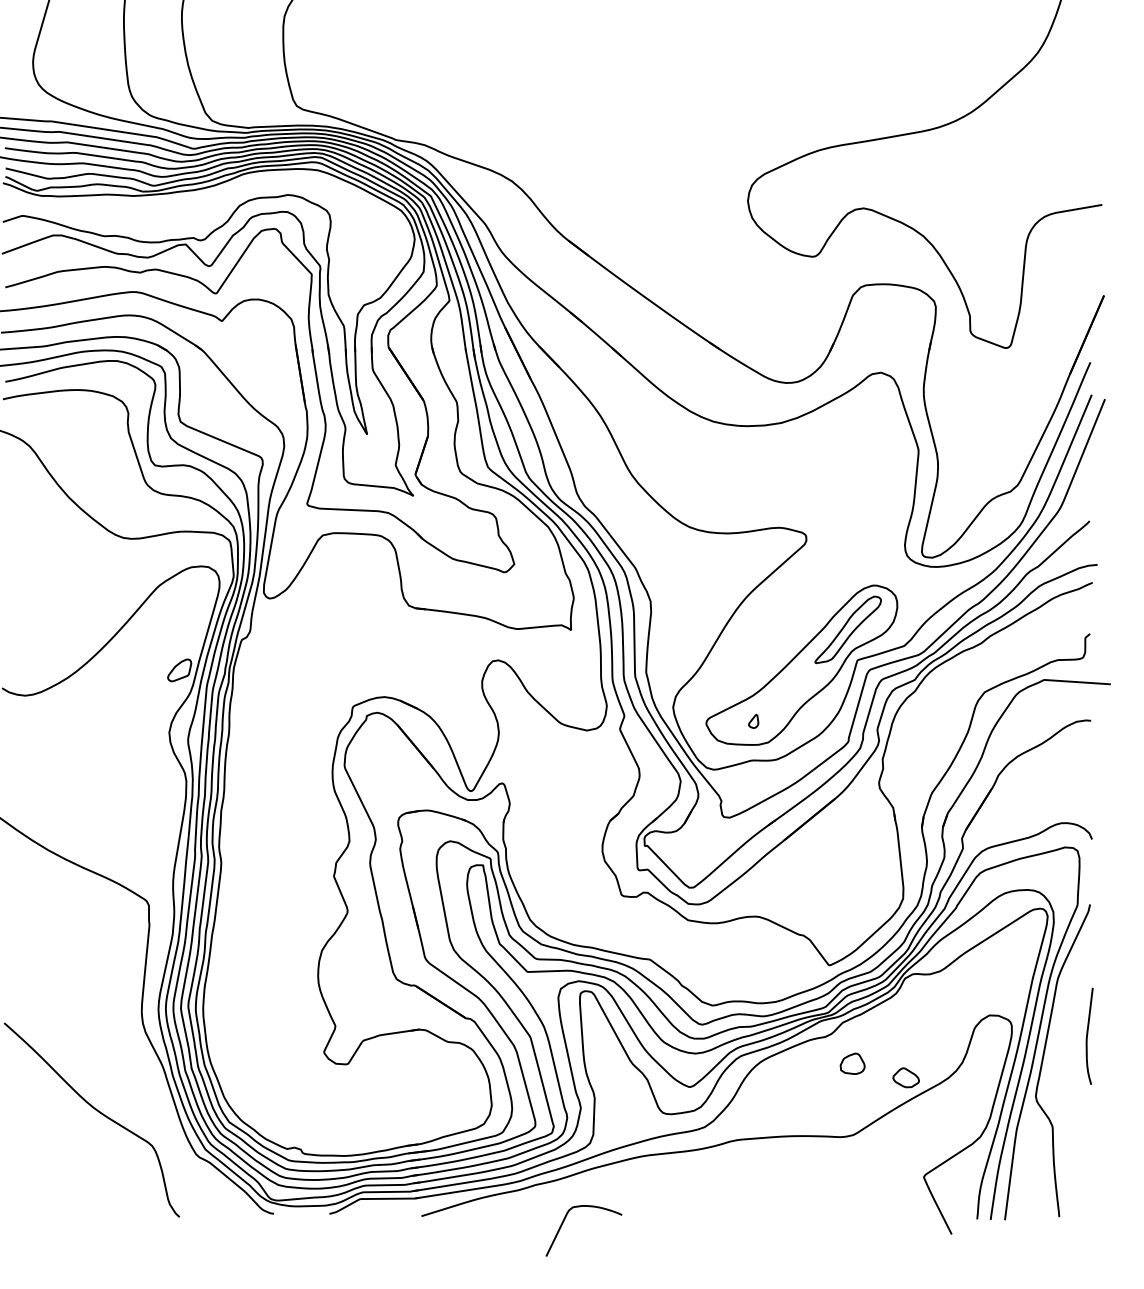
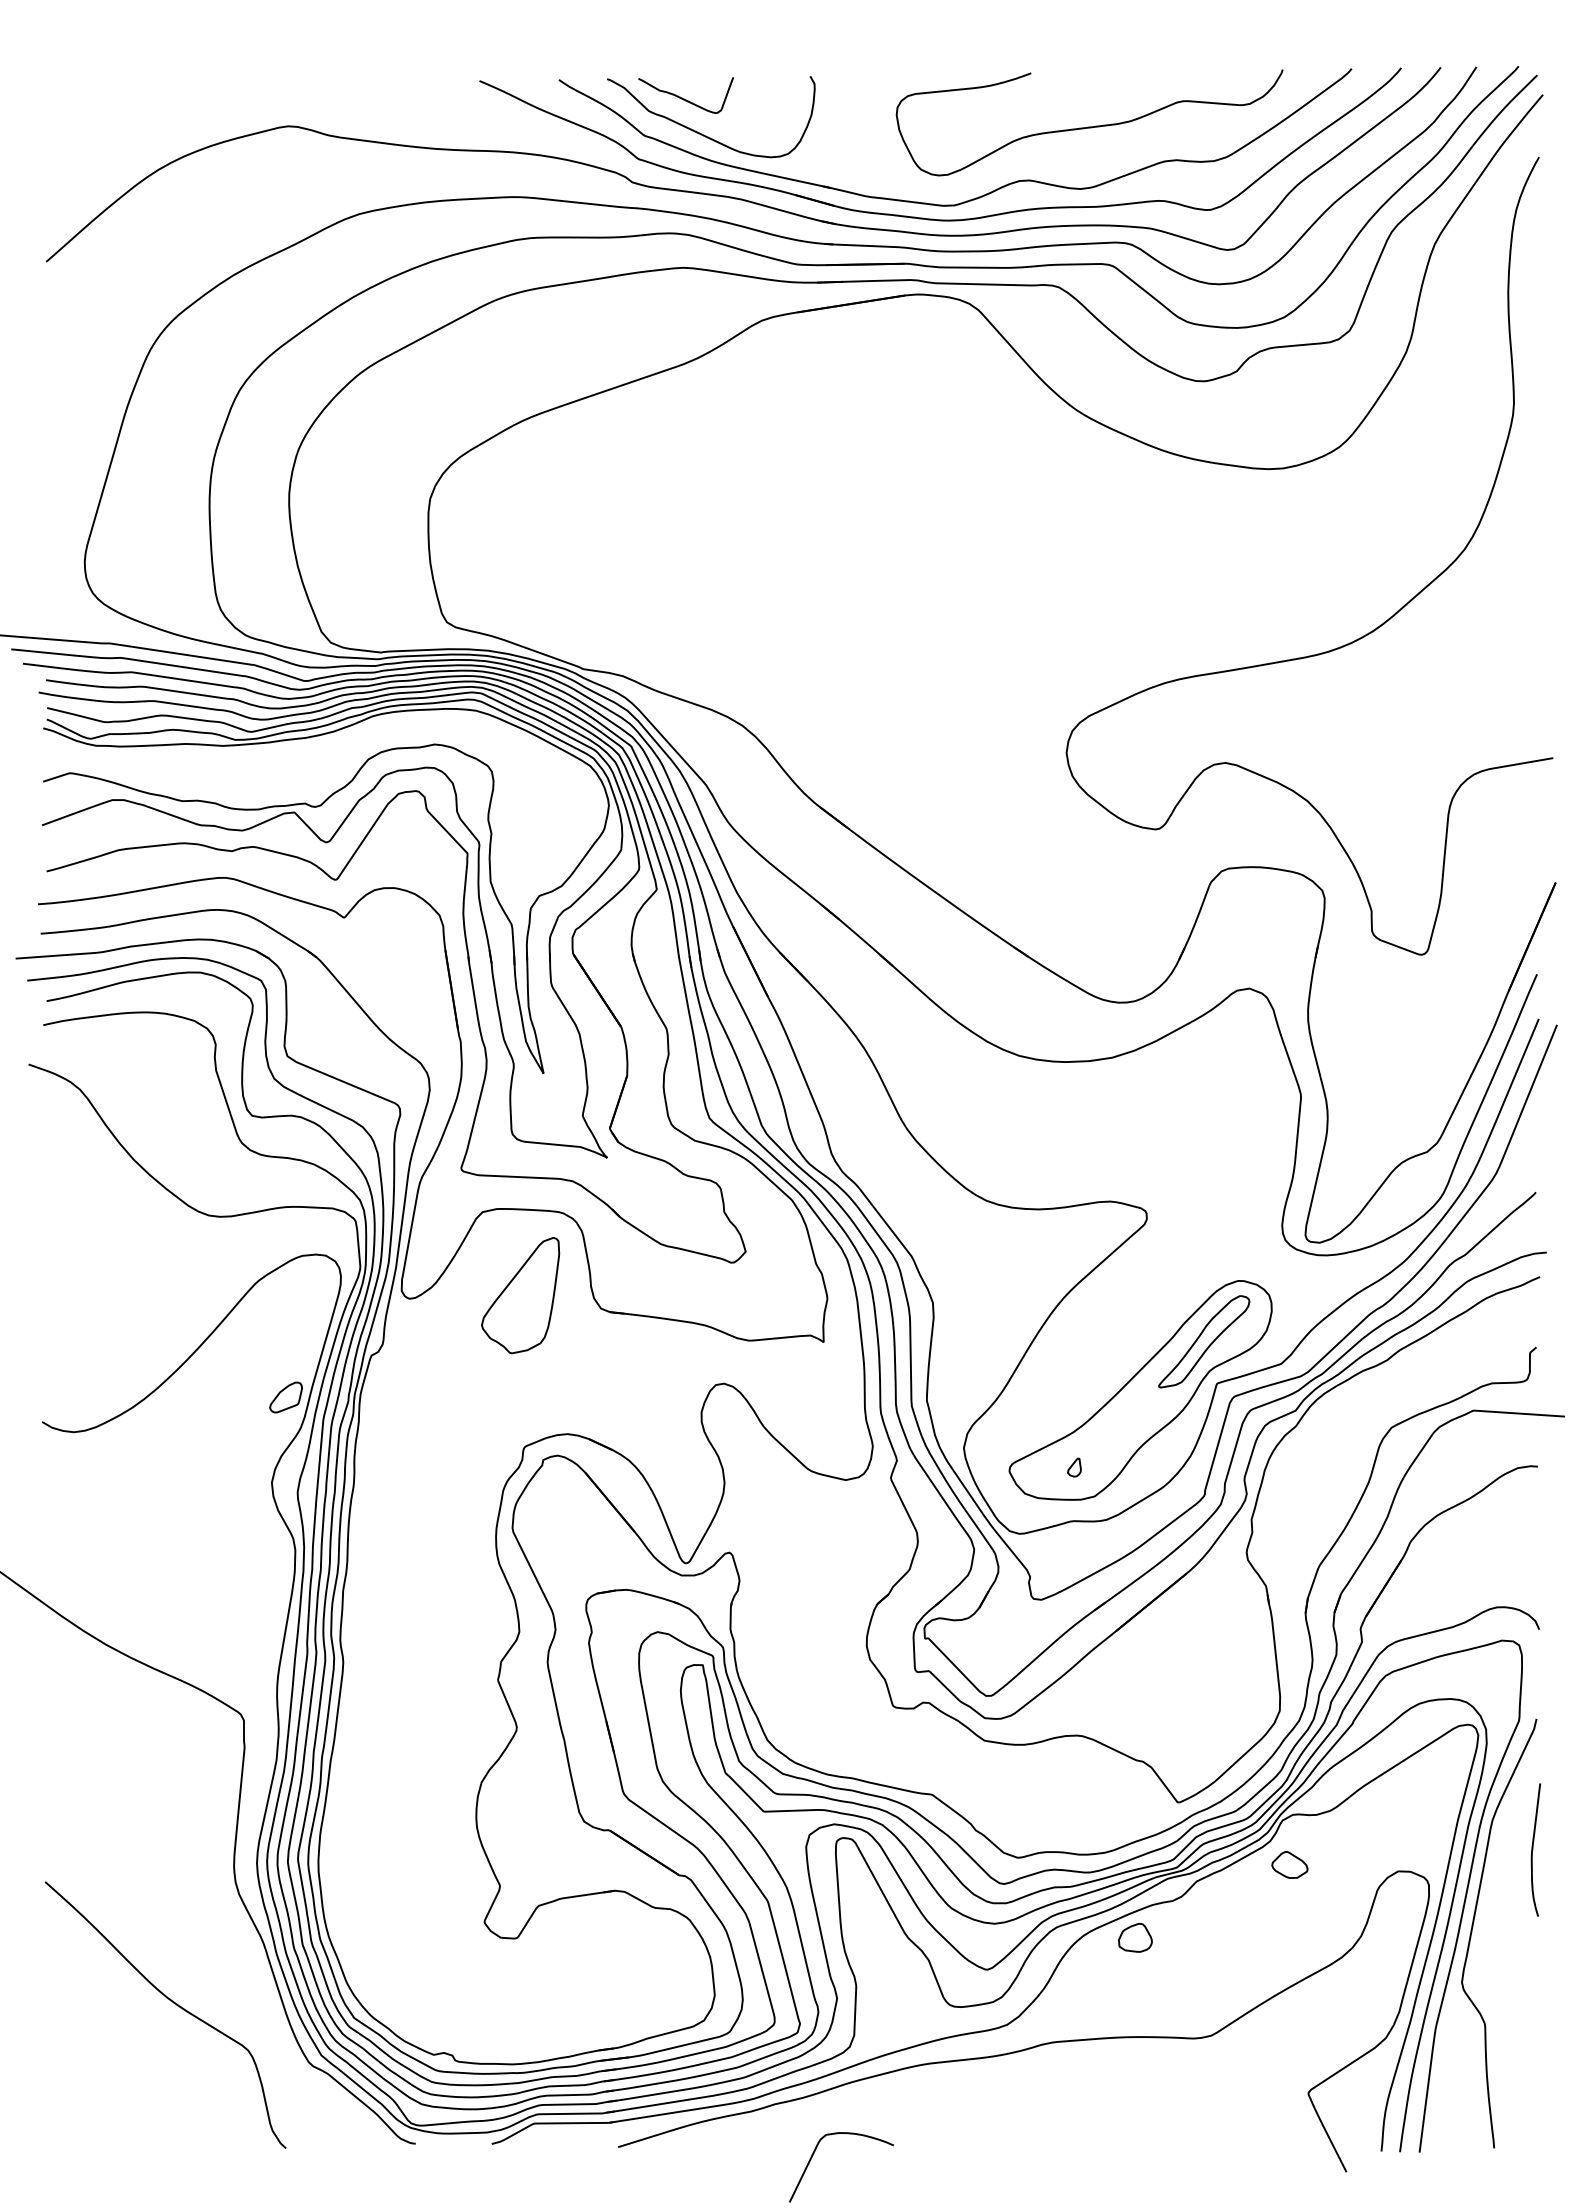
part: (350, 596) -> (520, 1295), added
curve: (1087, 1035) -> (1533, 1849), moved
part: (852, 1063) -> (1135, 1937), moved
part: (905, 1077) -> (1289, 1864), moved

